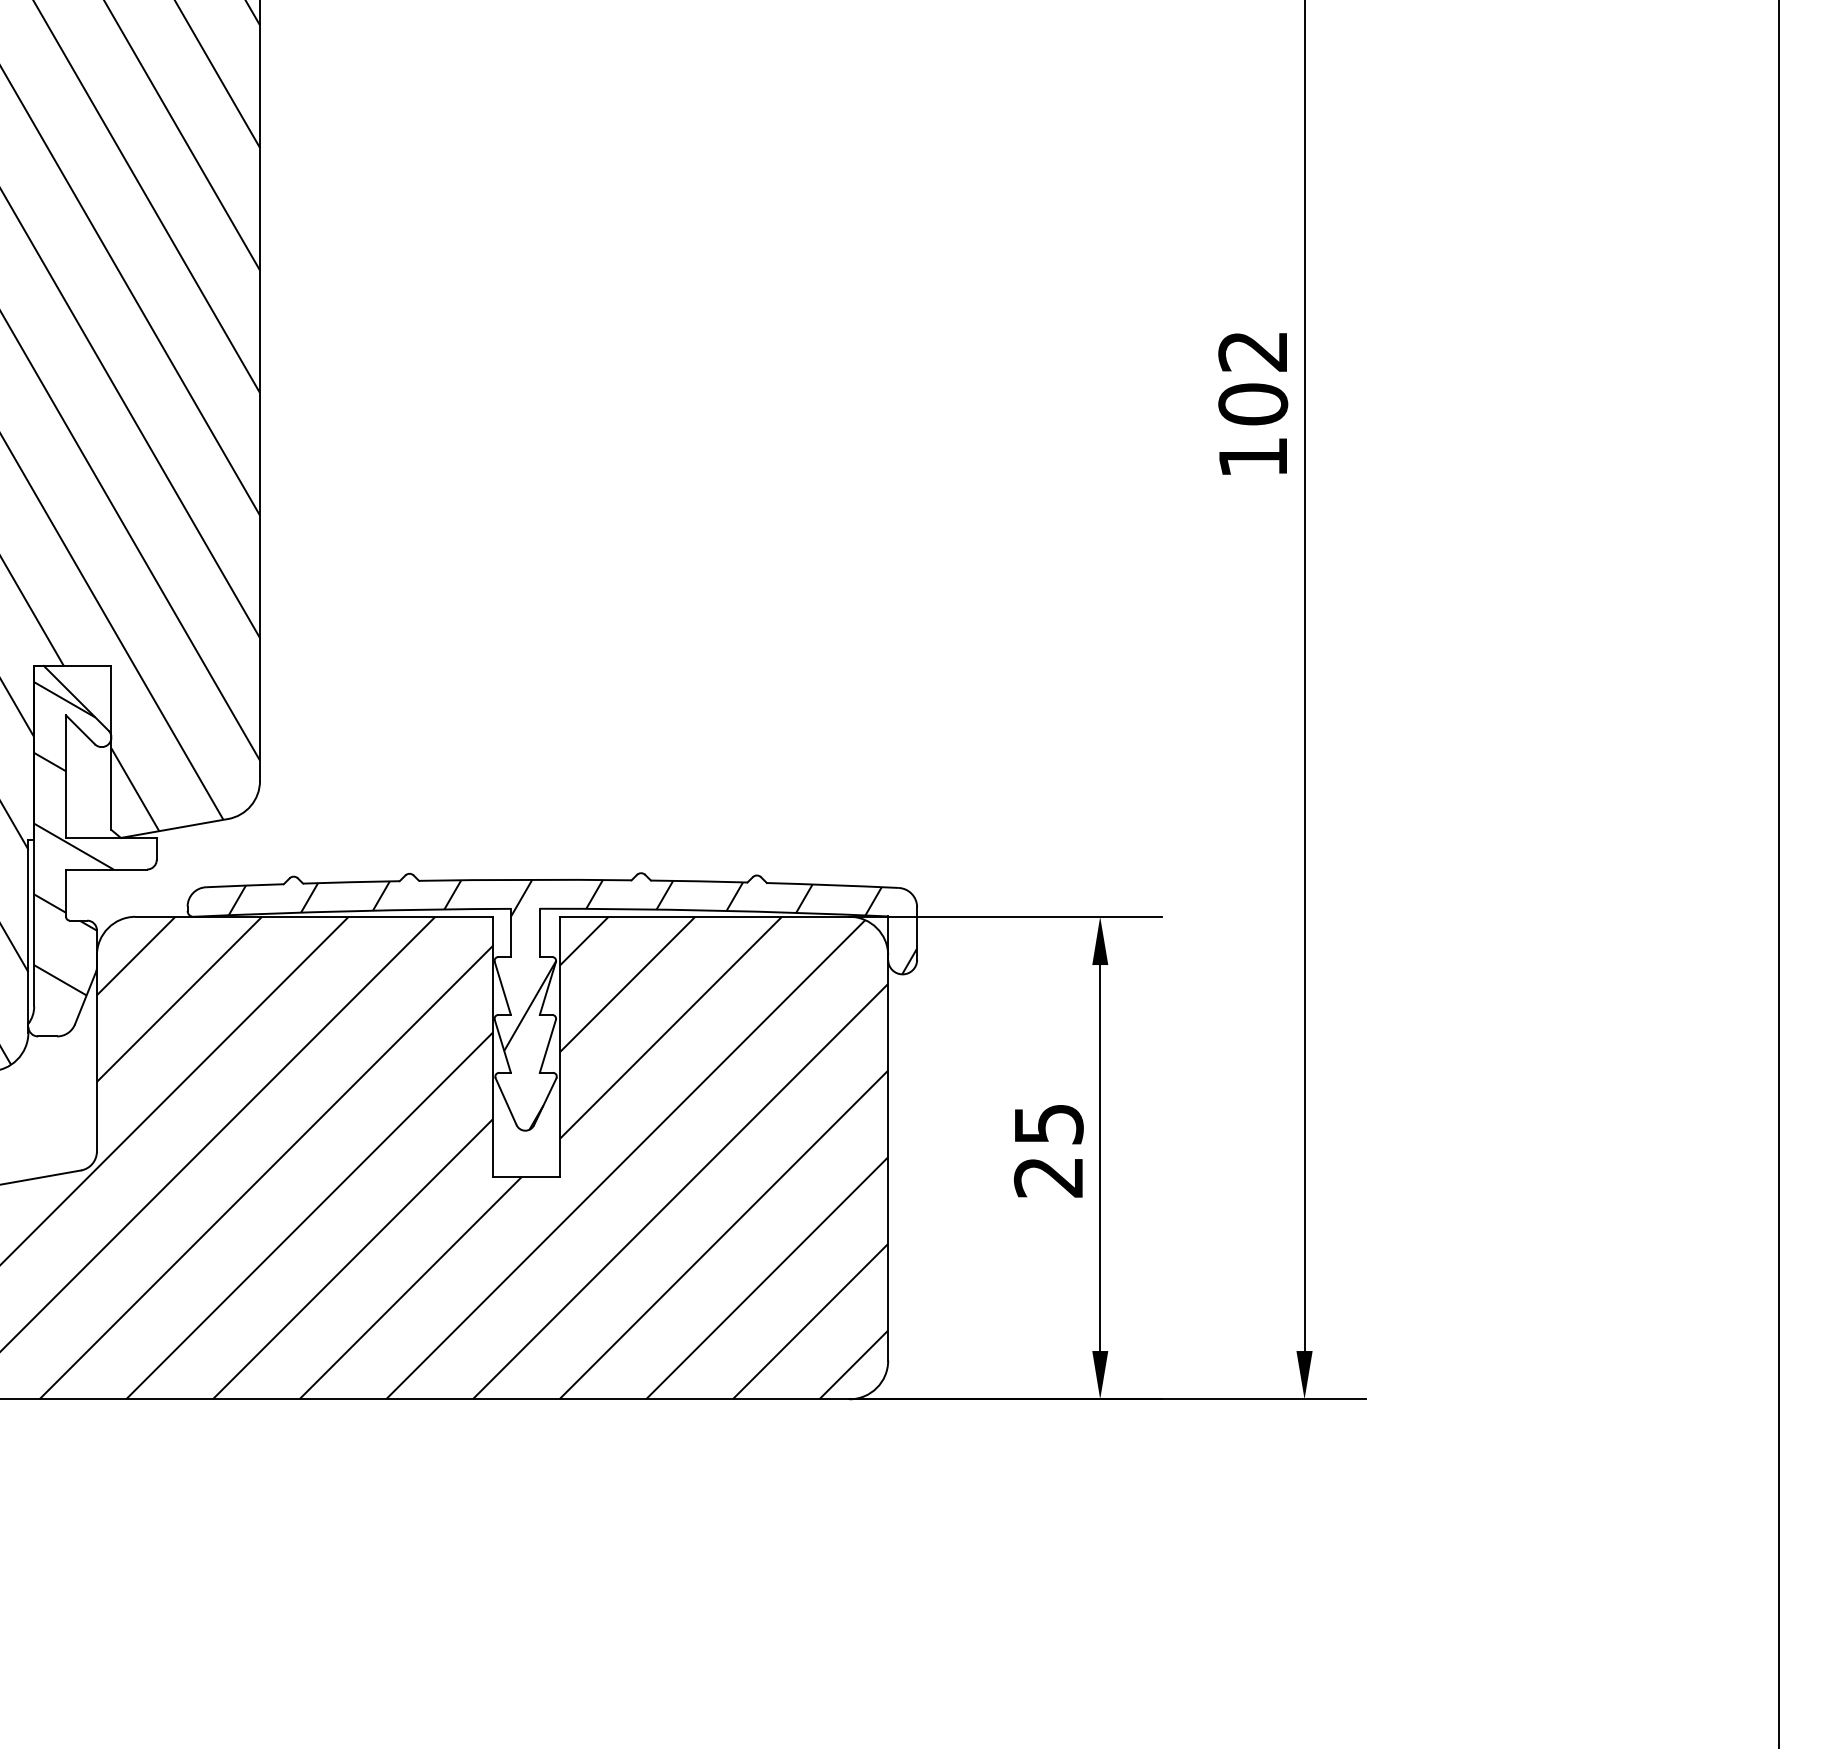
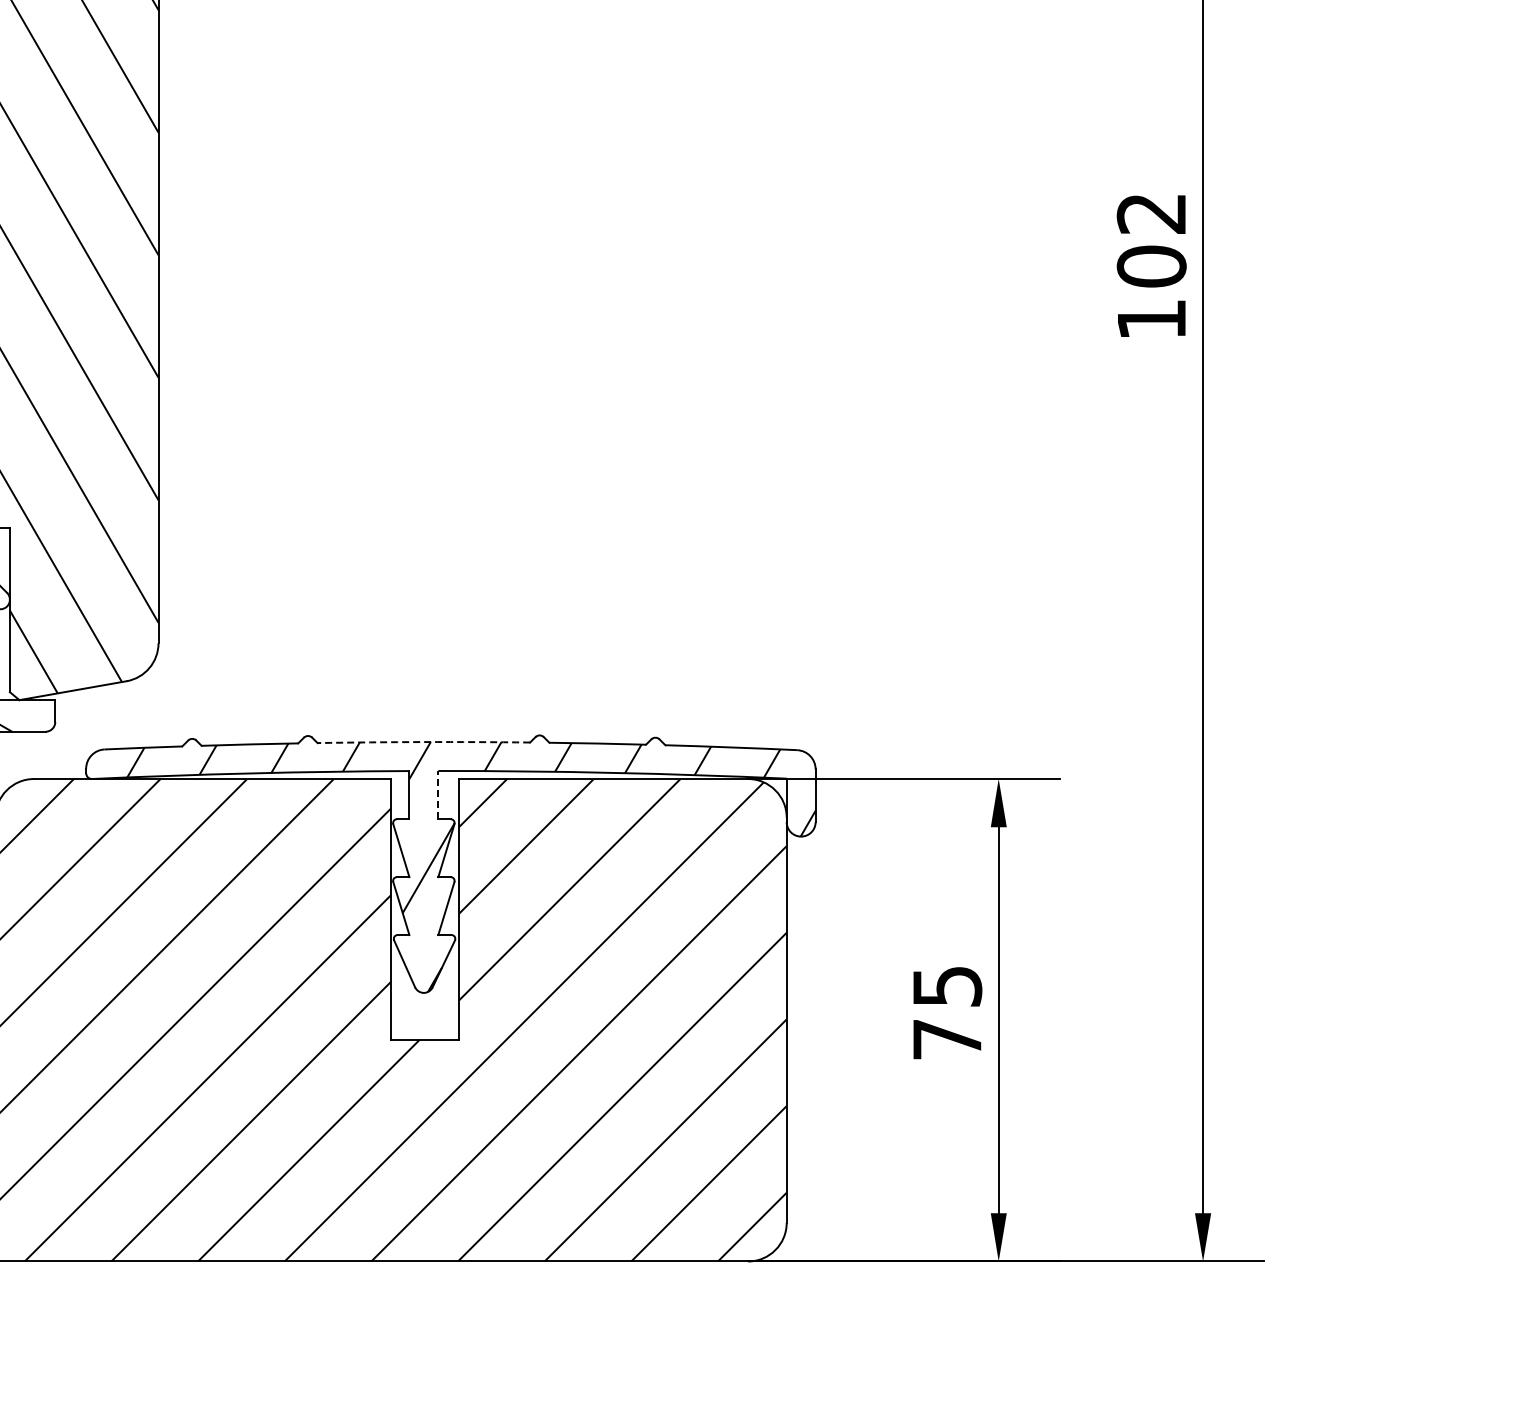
arc: (525, 879) -> (424, 741), solid -> dashed
line: (539, 932) -> (438, 794), solid -> dashed
text: (1047, 1177) -> (946, 1039), 25 -> 75

